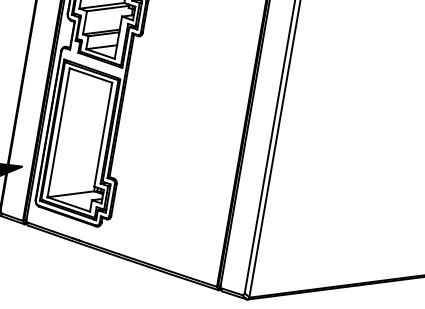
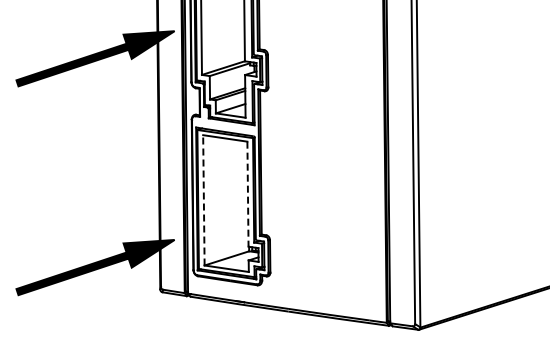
line: (58, 131) -> (203, 199), solid -> dashed
line: (102, 134) -> (247, 194), solid -> dashed

